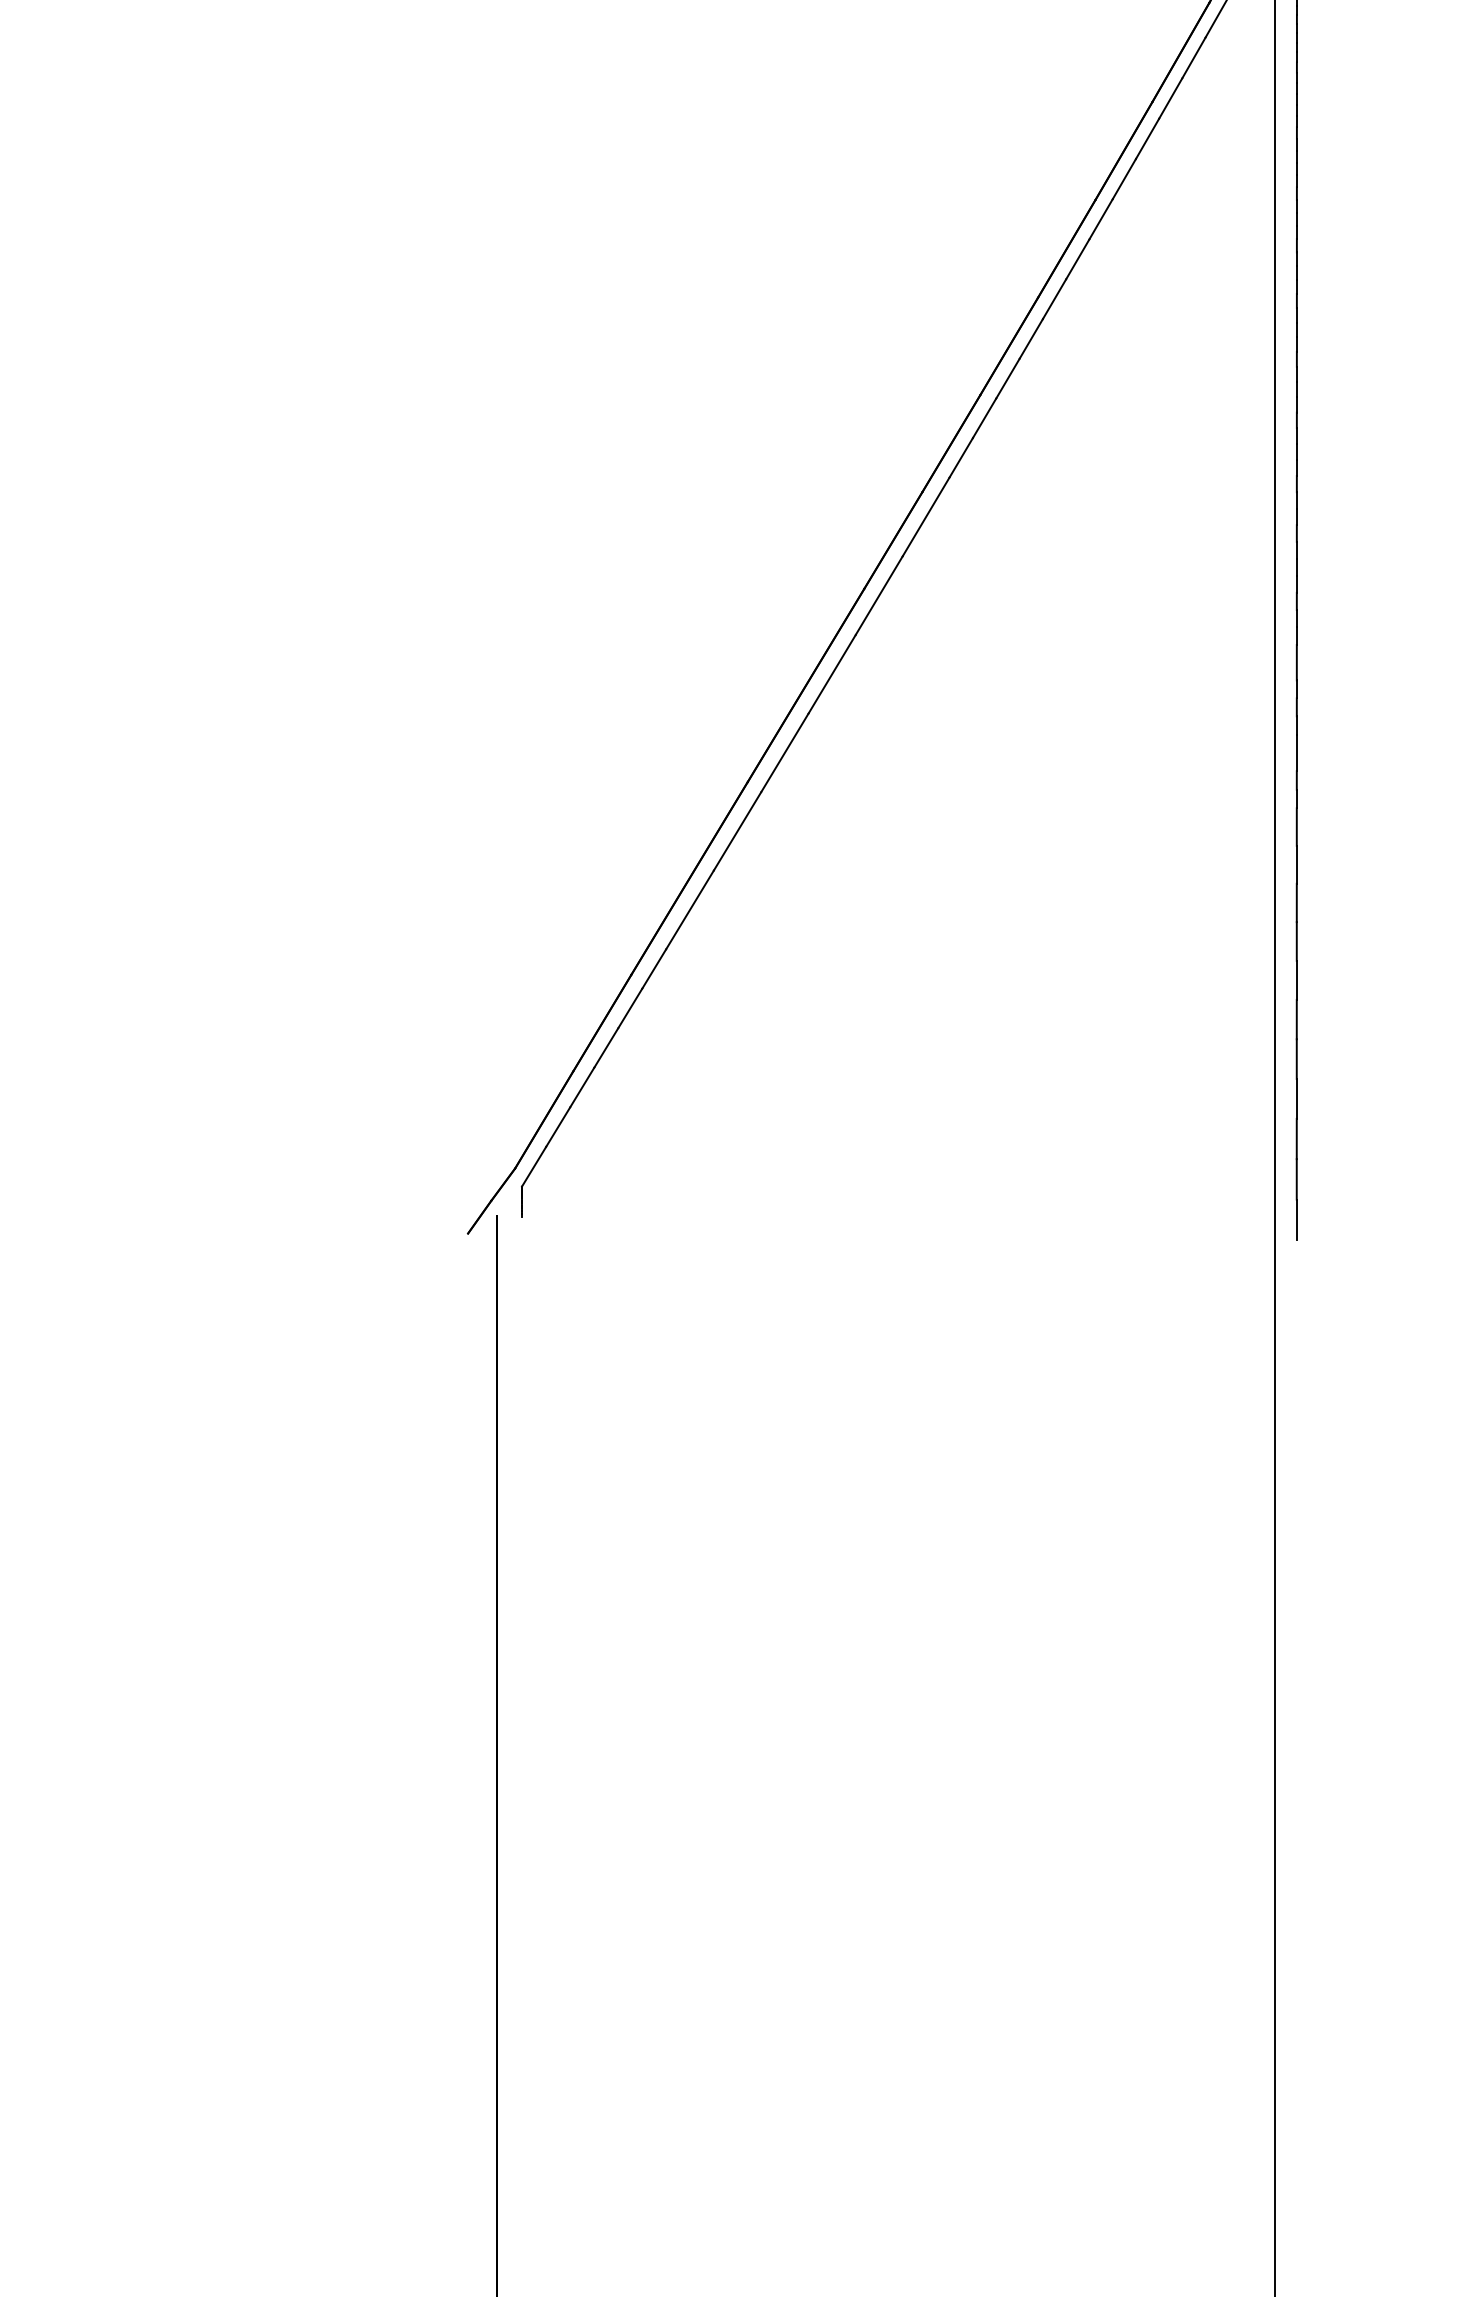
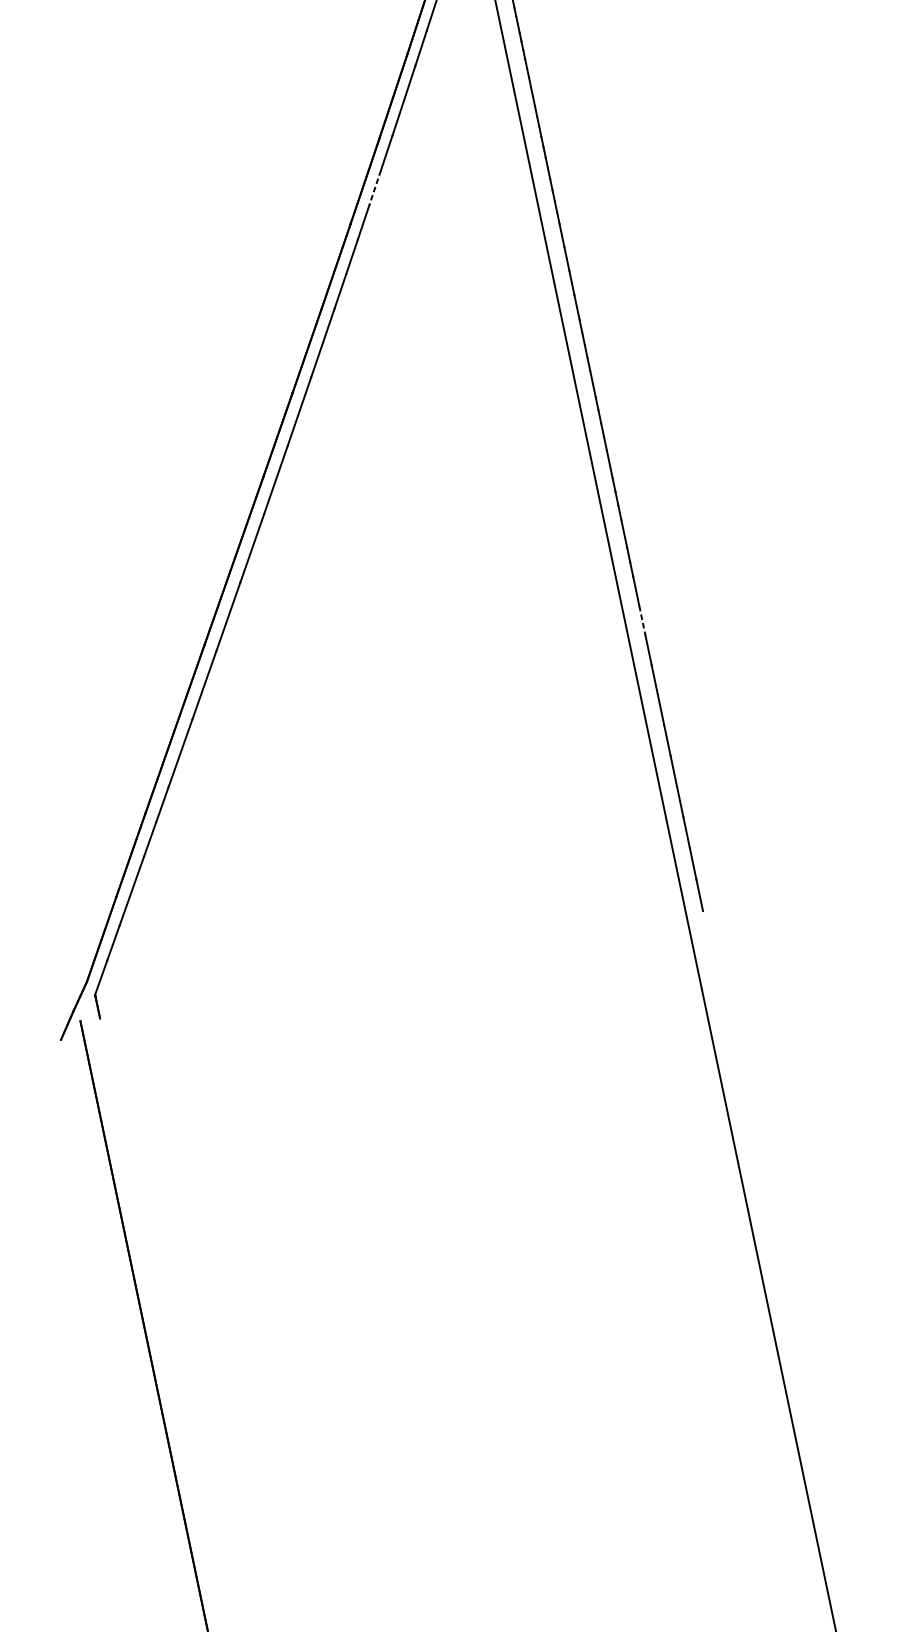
line: (1077, 259) -> (374, 187), solid -> dashed
line: (1296, 864) -> (642, 620), solid -> dashed

